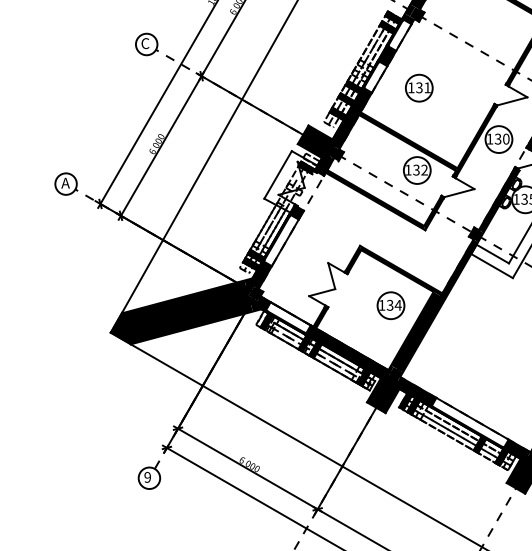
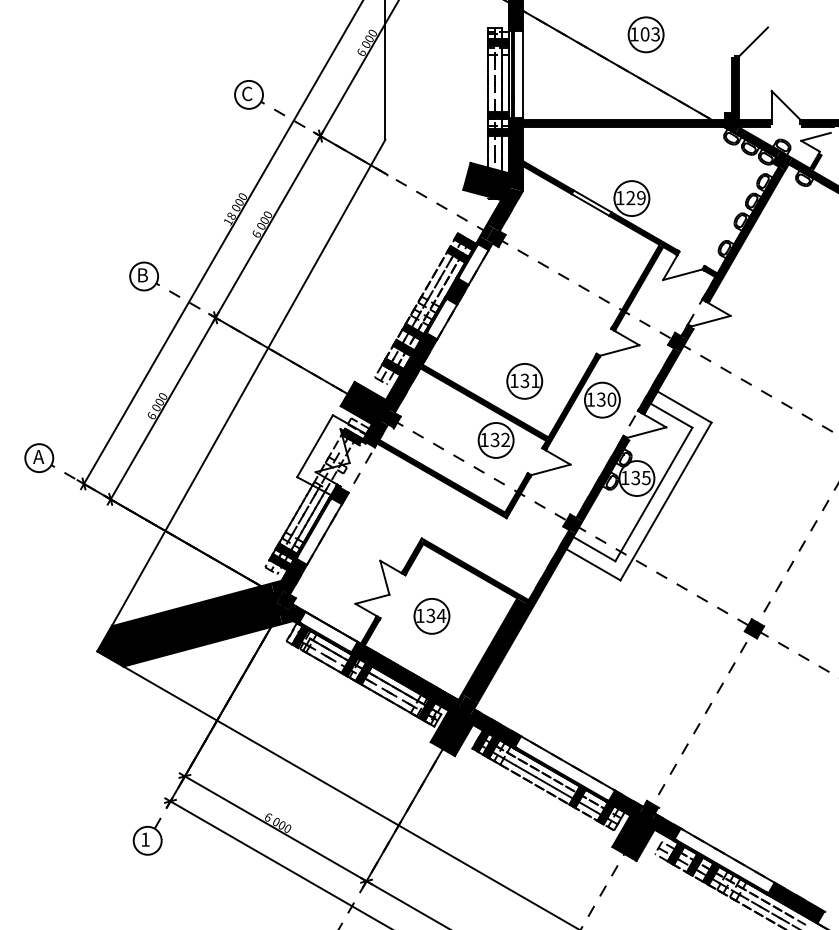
text: (145, 43) -> (142, 275), C -> B
part: (419, 88) -> (524, 381), moved
part: (390, 305) -> (431, 616), moved
text: (147, 477) -> (145, 839), 9 -> 1

